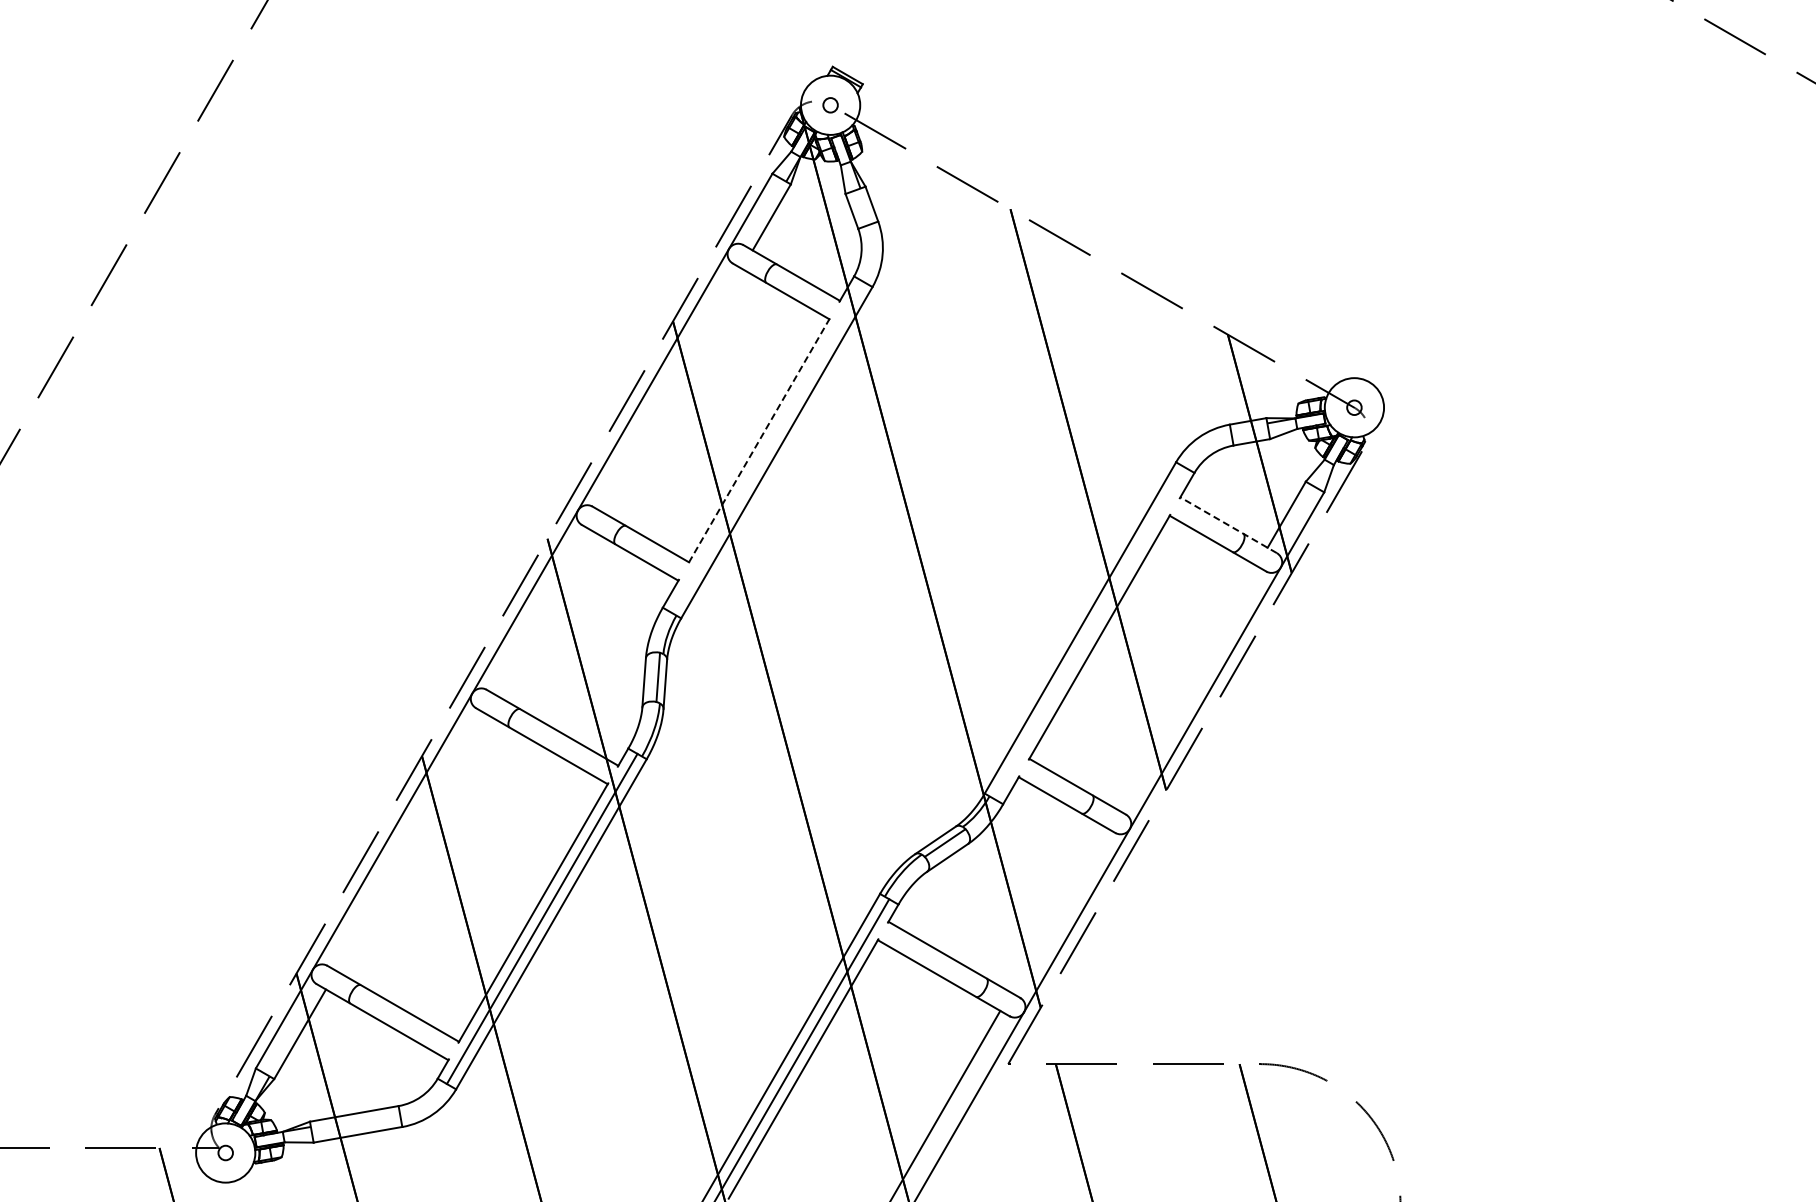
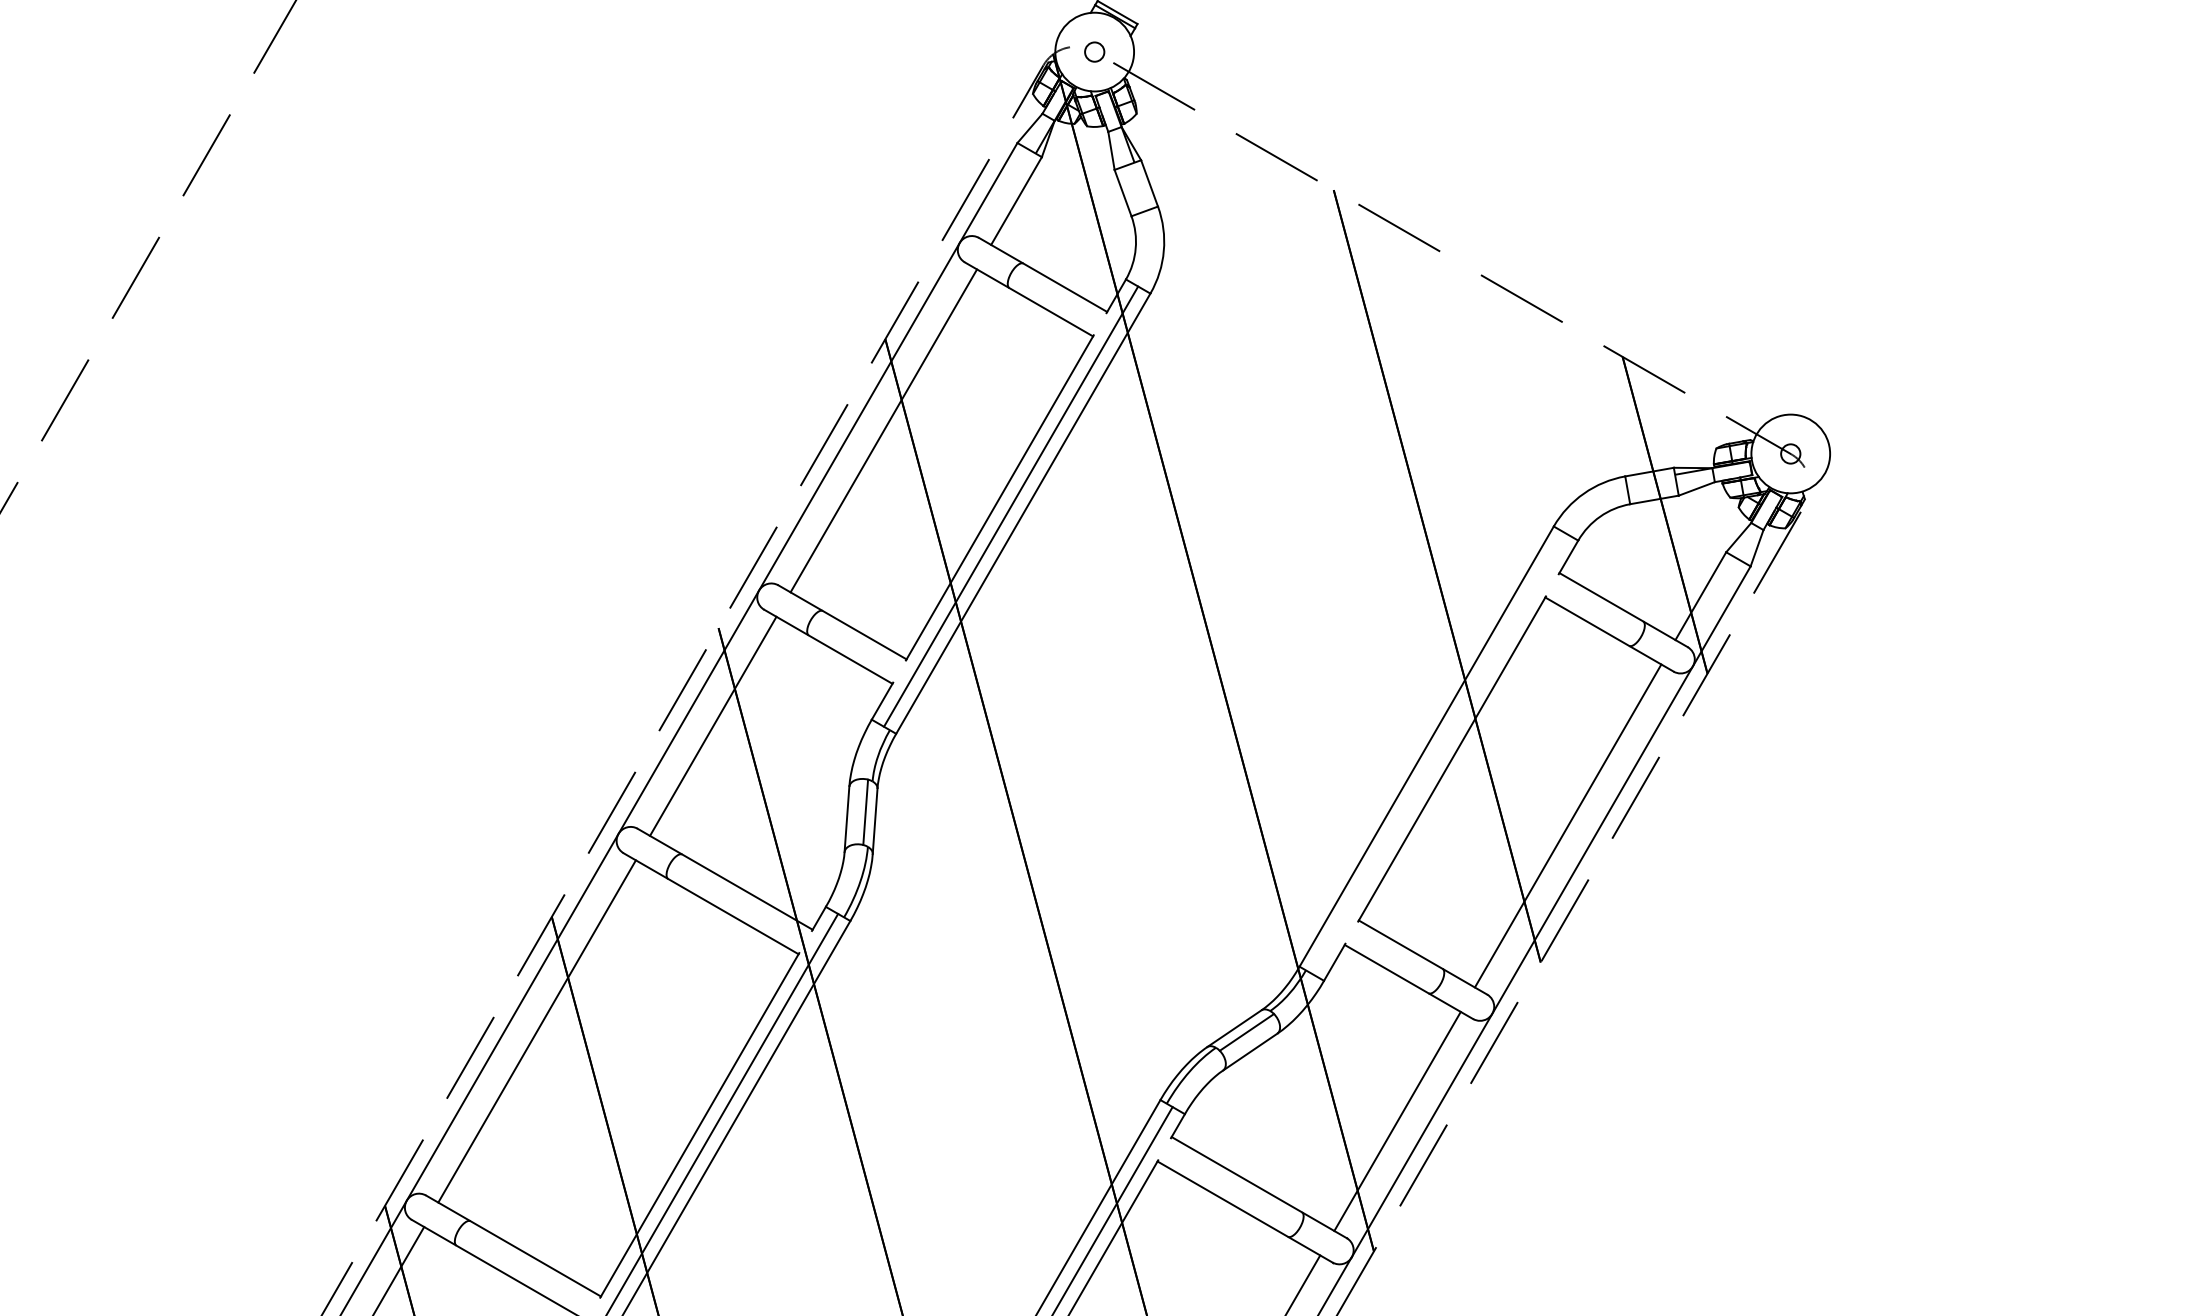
line: (671, 389) -> (883, 429), added
line: (758, 441) -> (998, 498), dashed -> solid
line: (767, 447) -> (1010, 506), added
line: (1228, 525) -> (1623, 610), dashed -> solid
line: (543, 612) -> (713, 726), added
line: (1186, 687) -> (1567, 825), added
line: (410, 842) -> (536, 1031), added
line: (1058, 909) -> (1397, 1120), added

